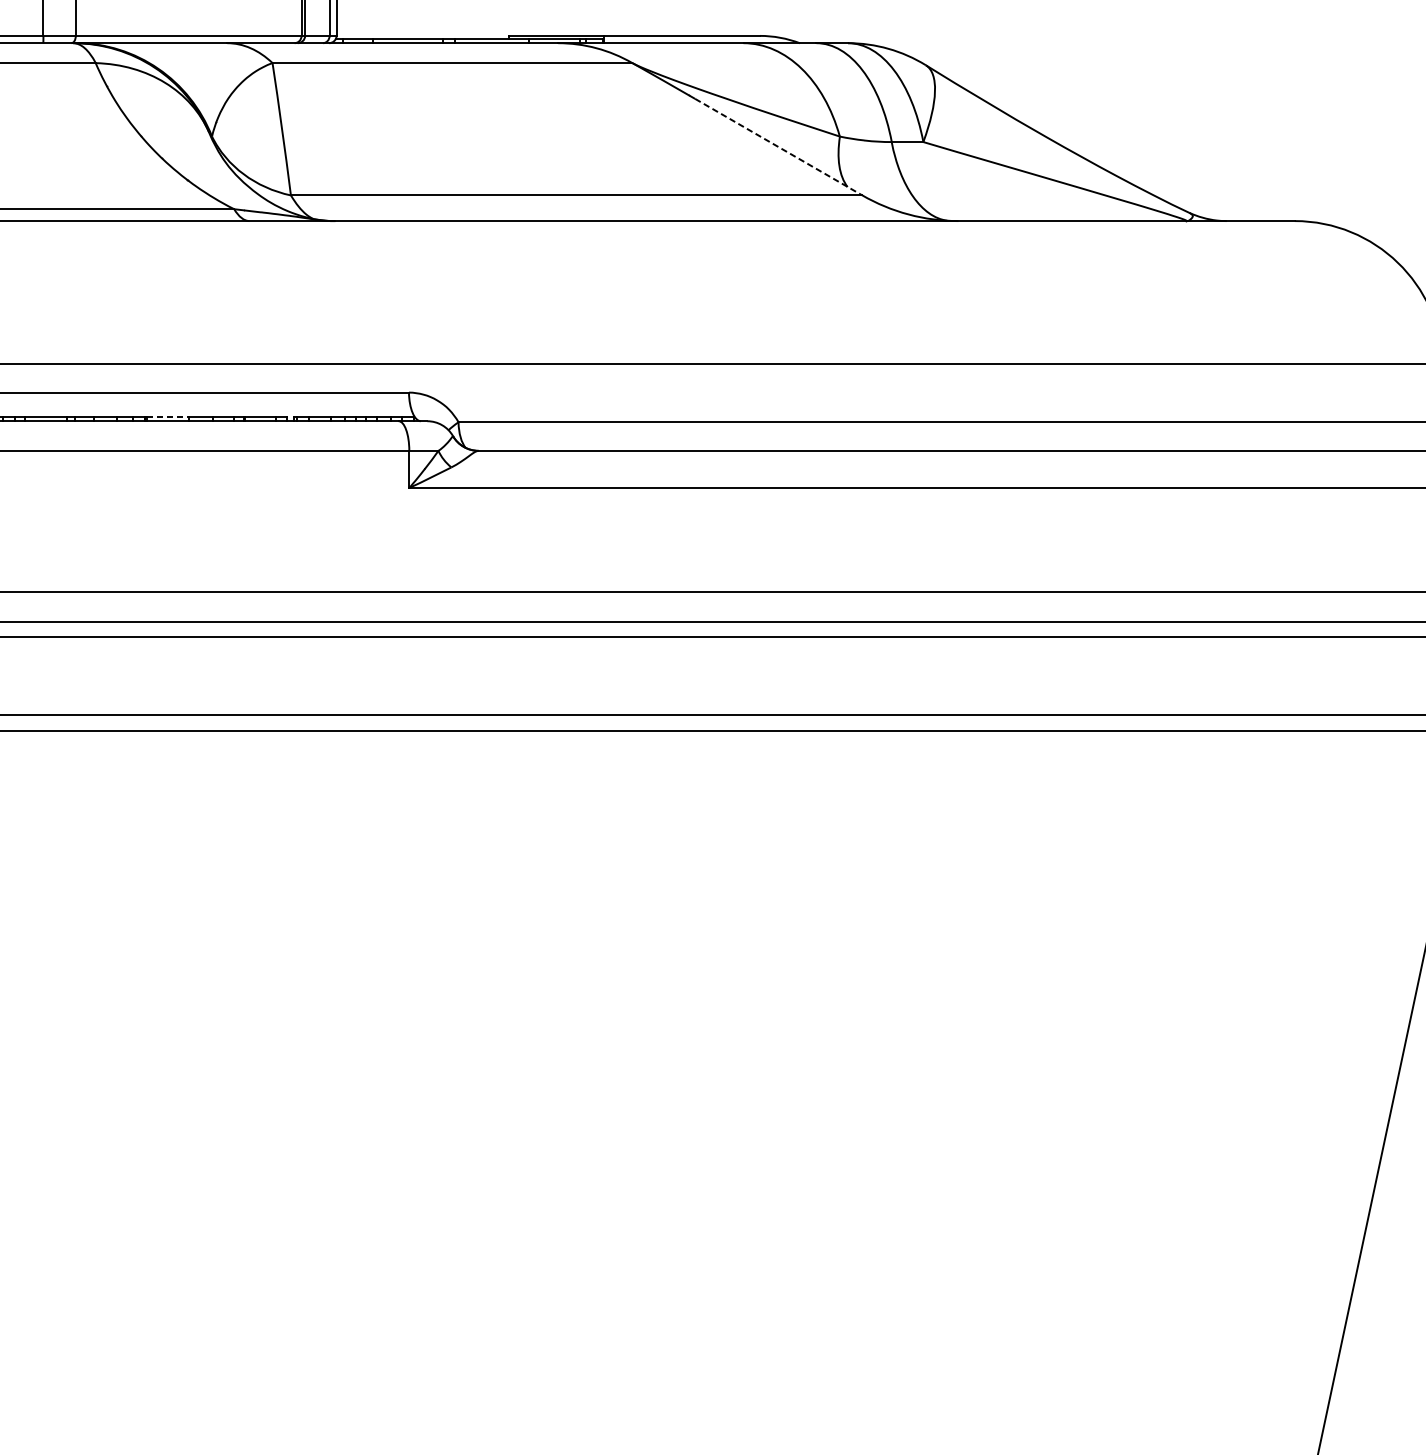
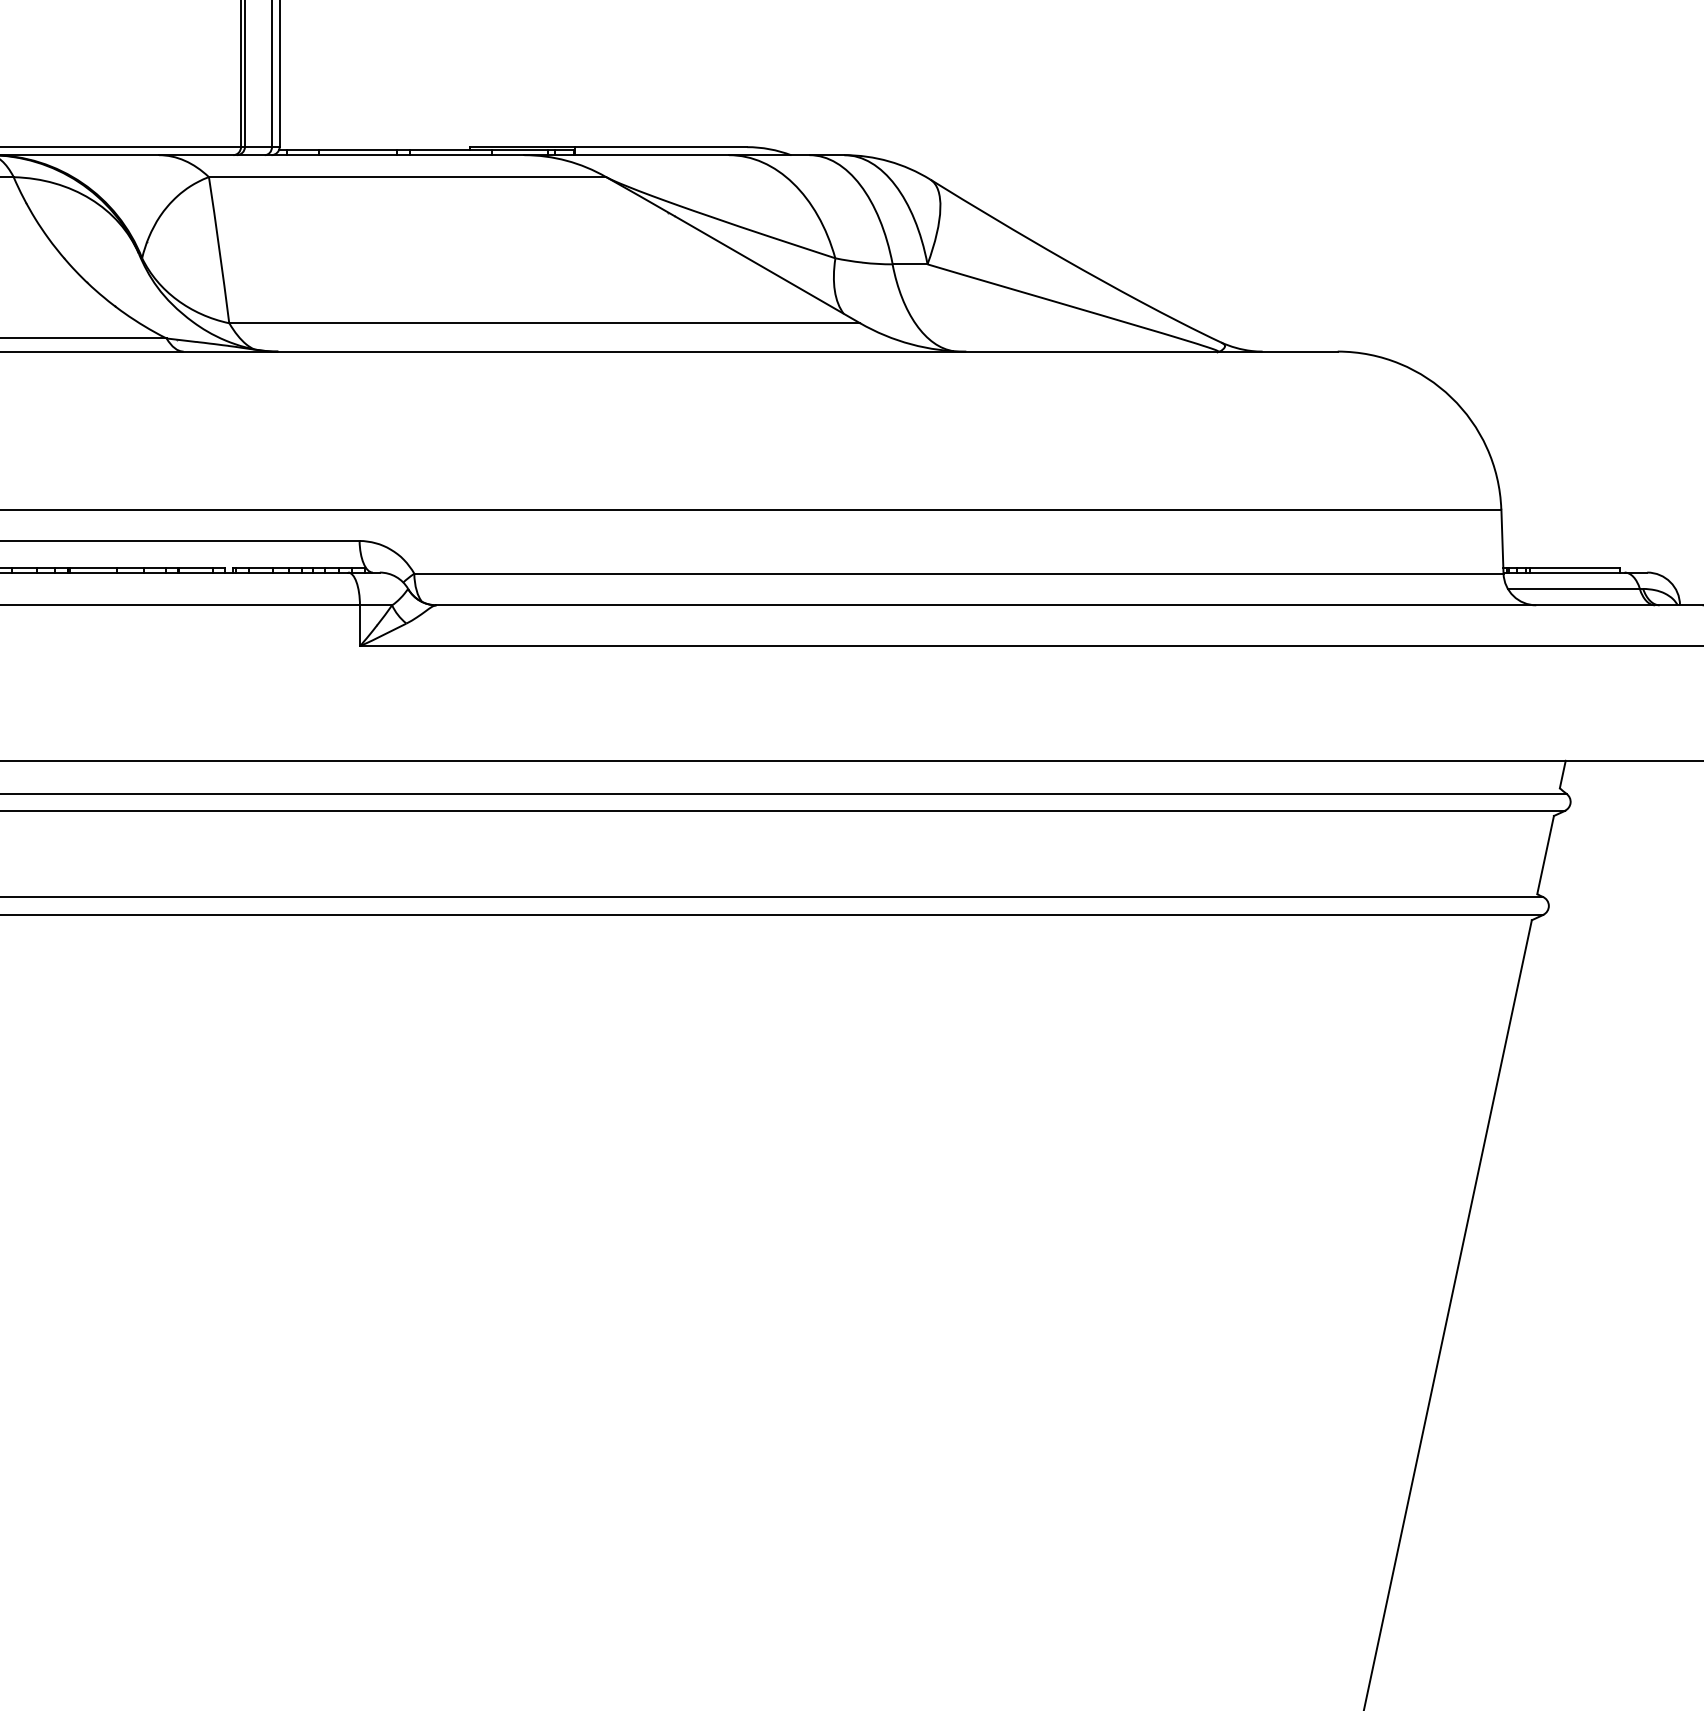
line: (779, 147) -> (768, 270), dashed -> solid
line: (168, 416) -> (94, 567), dashed -> solid

